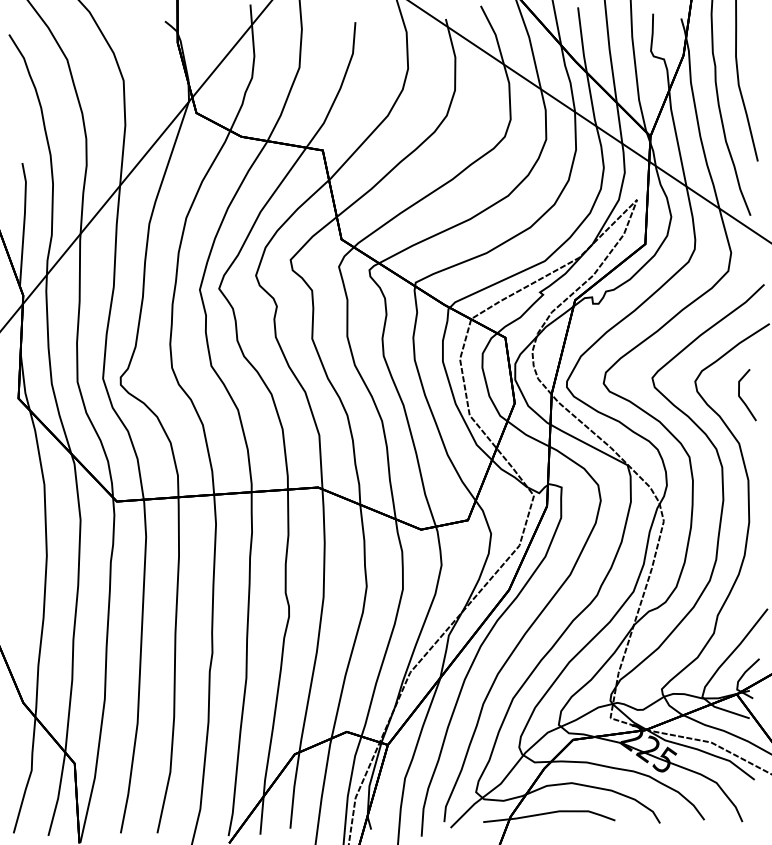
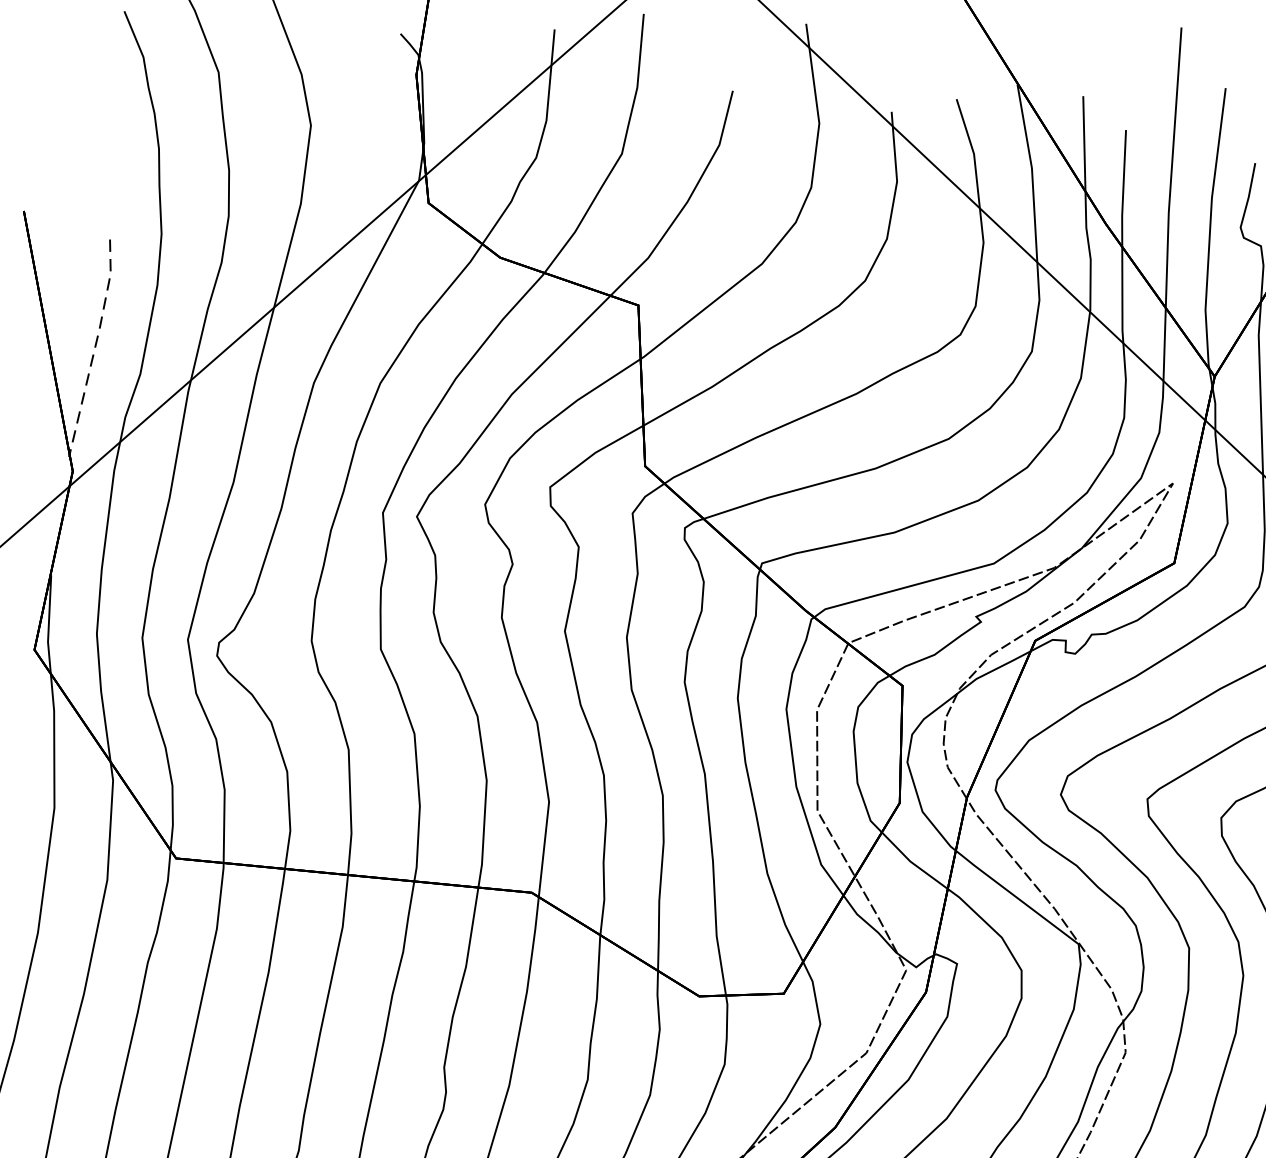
line: (24, 224) -> (95, 347), solid -> dashed

